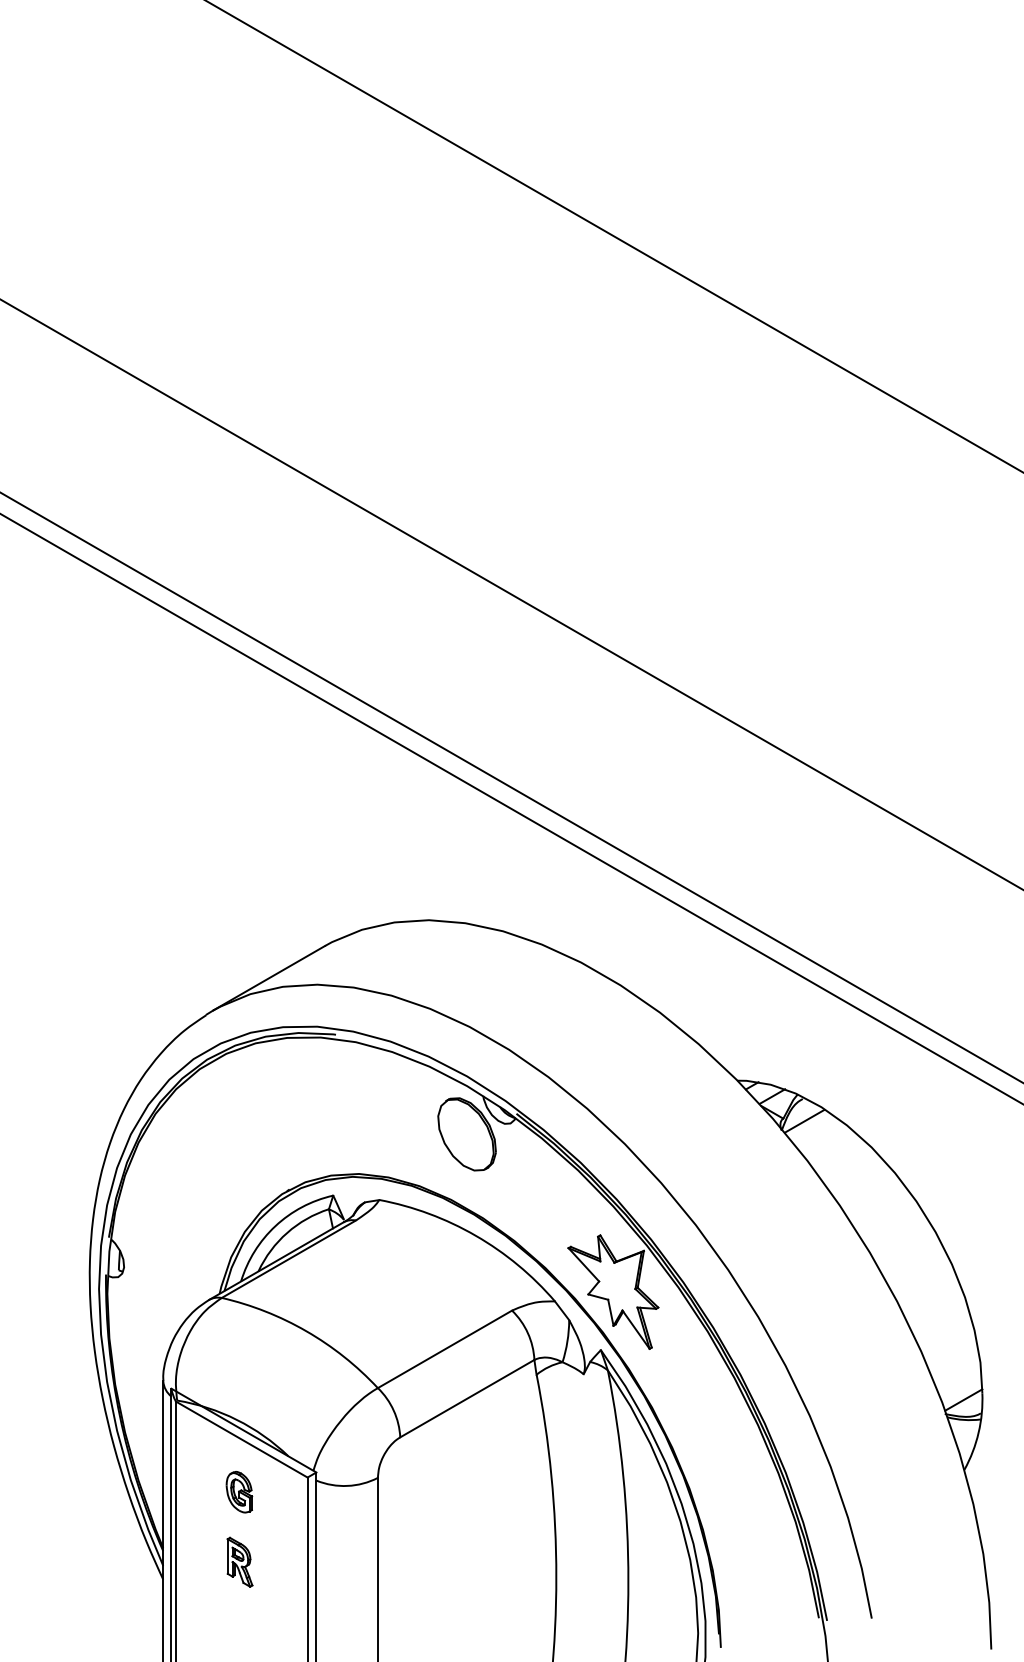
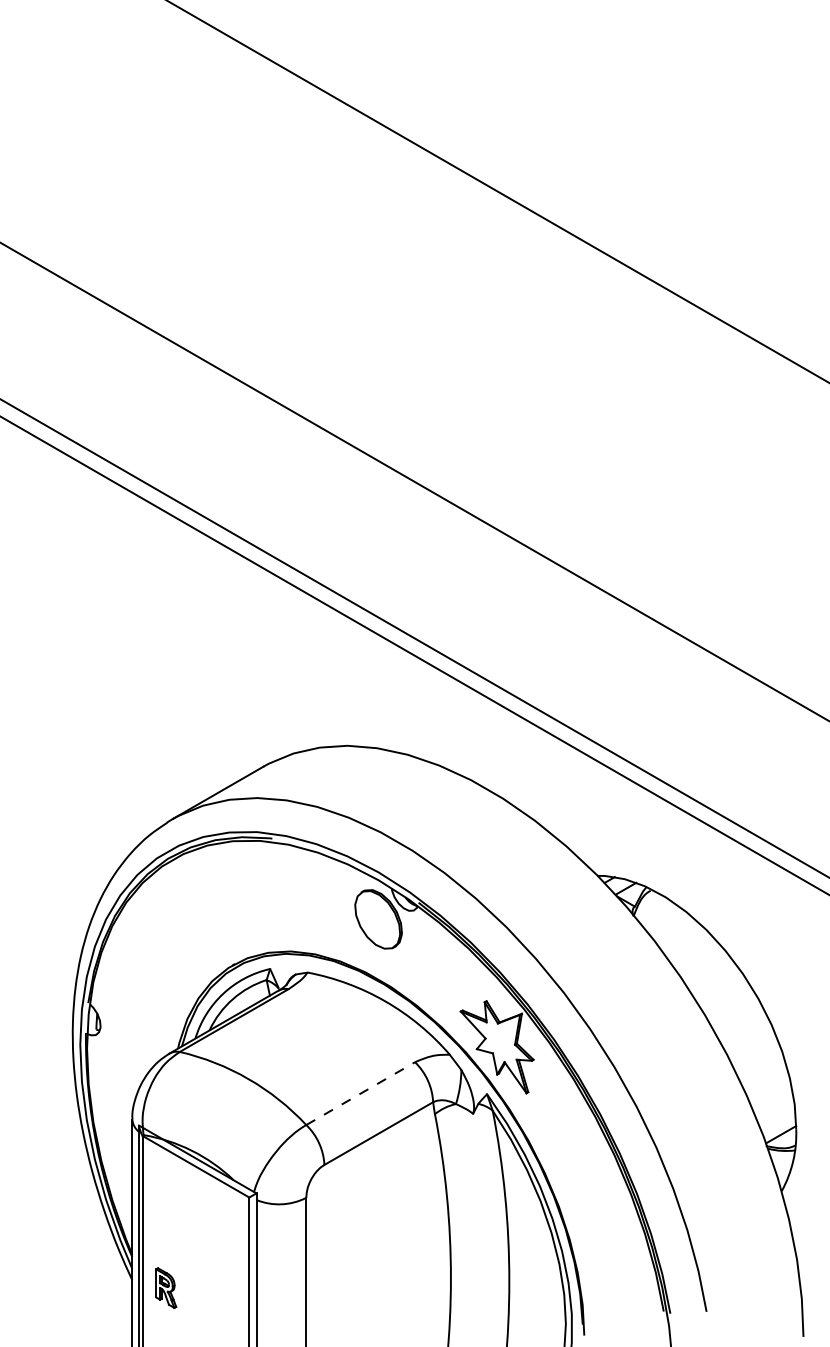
line: (804, 1121) -> (652, 908), removed
line: (445, 1349) -> (361, 1093), solid -> dashed
part: (239, 1492) -> (194, 1209), removed
part: (239, 1561) -> (165, 1287), moved

